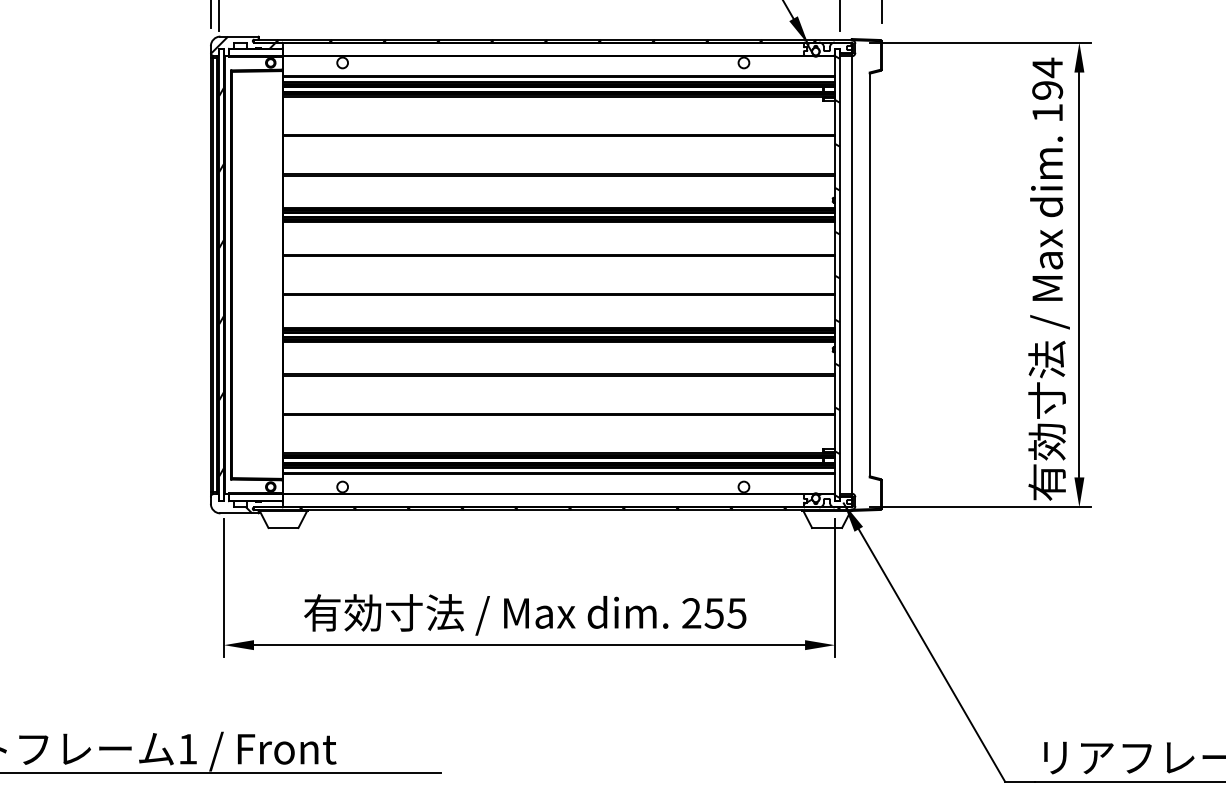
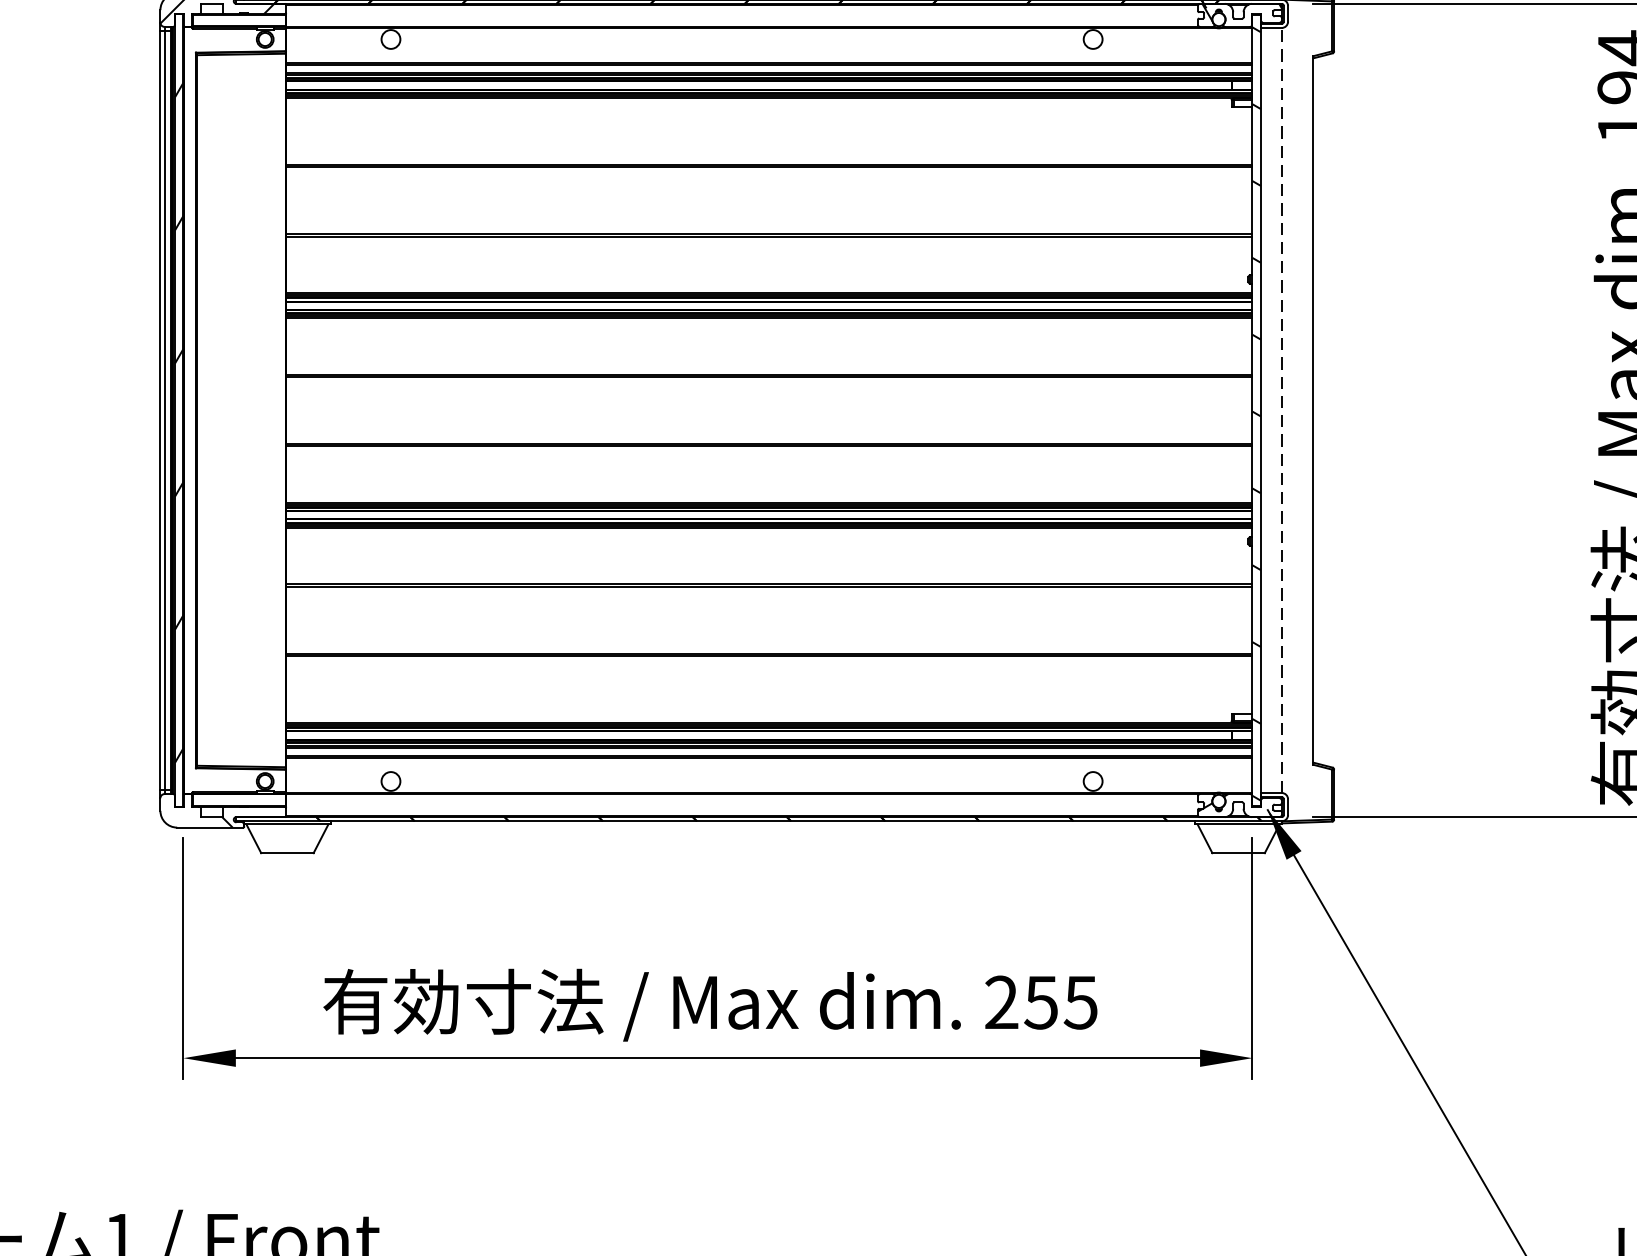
line: (851, 275) -> (1281, 411), solid -> dashed

